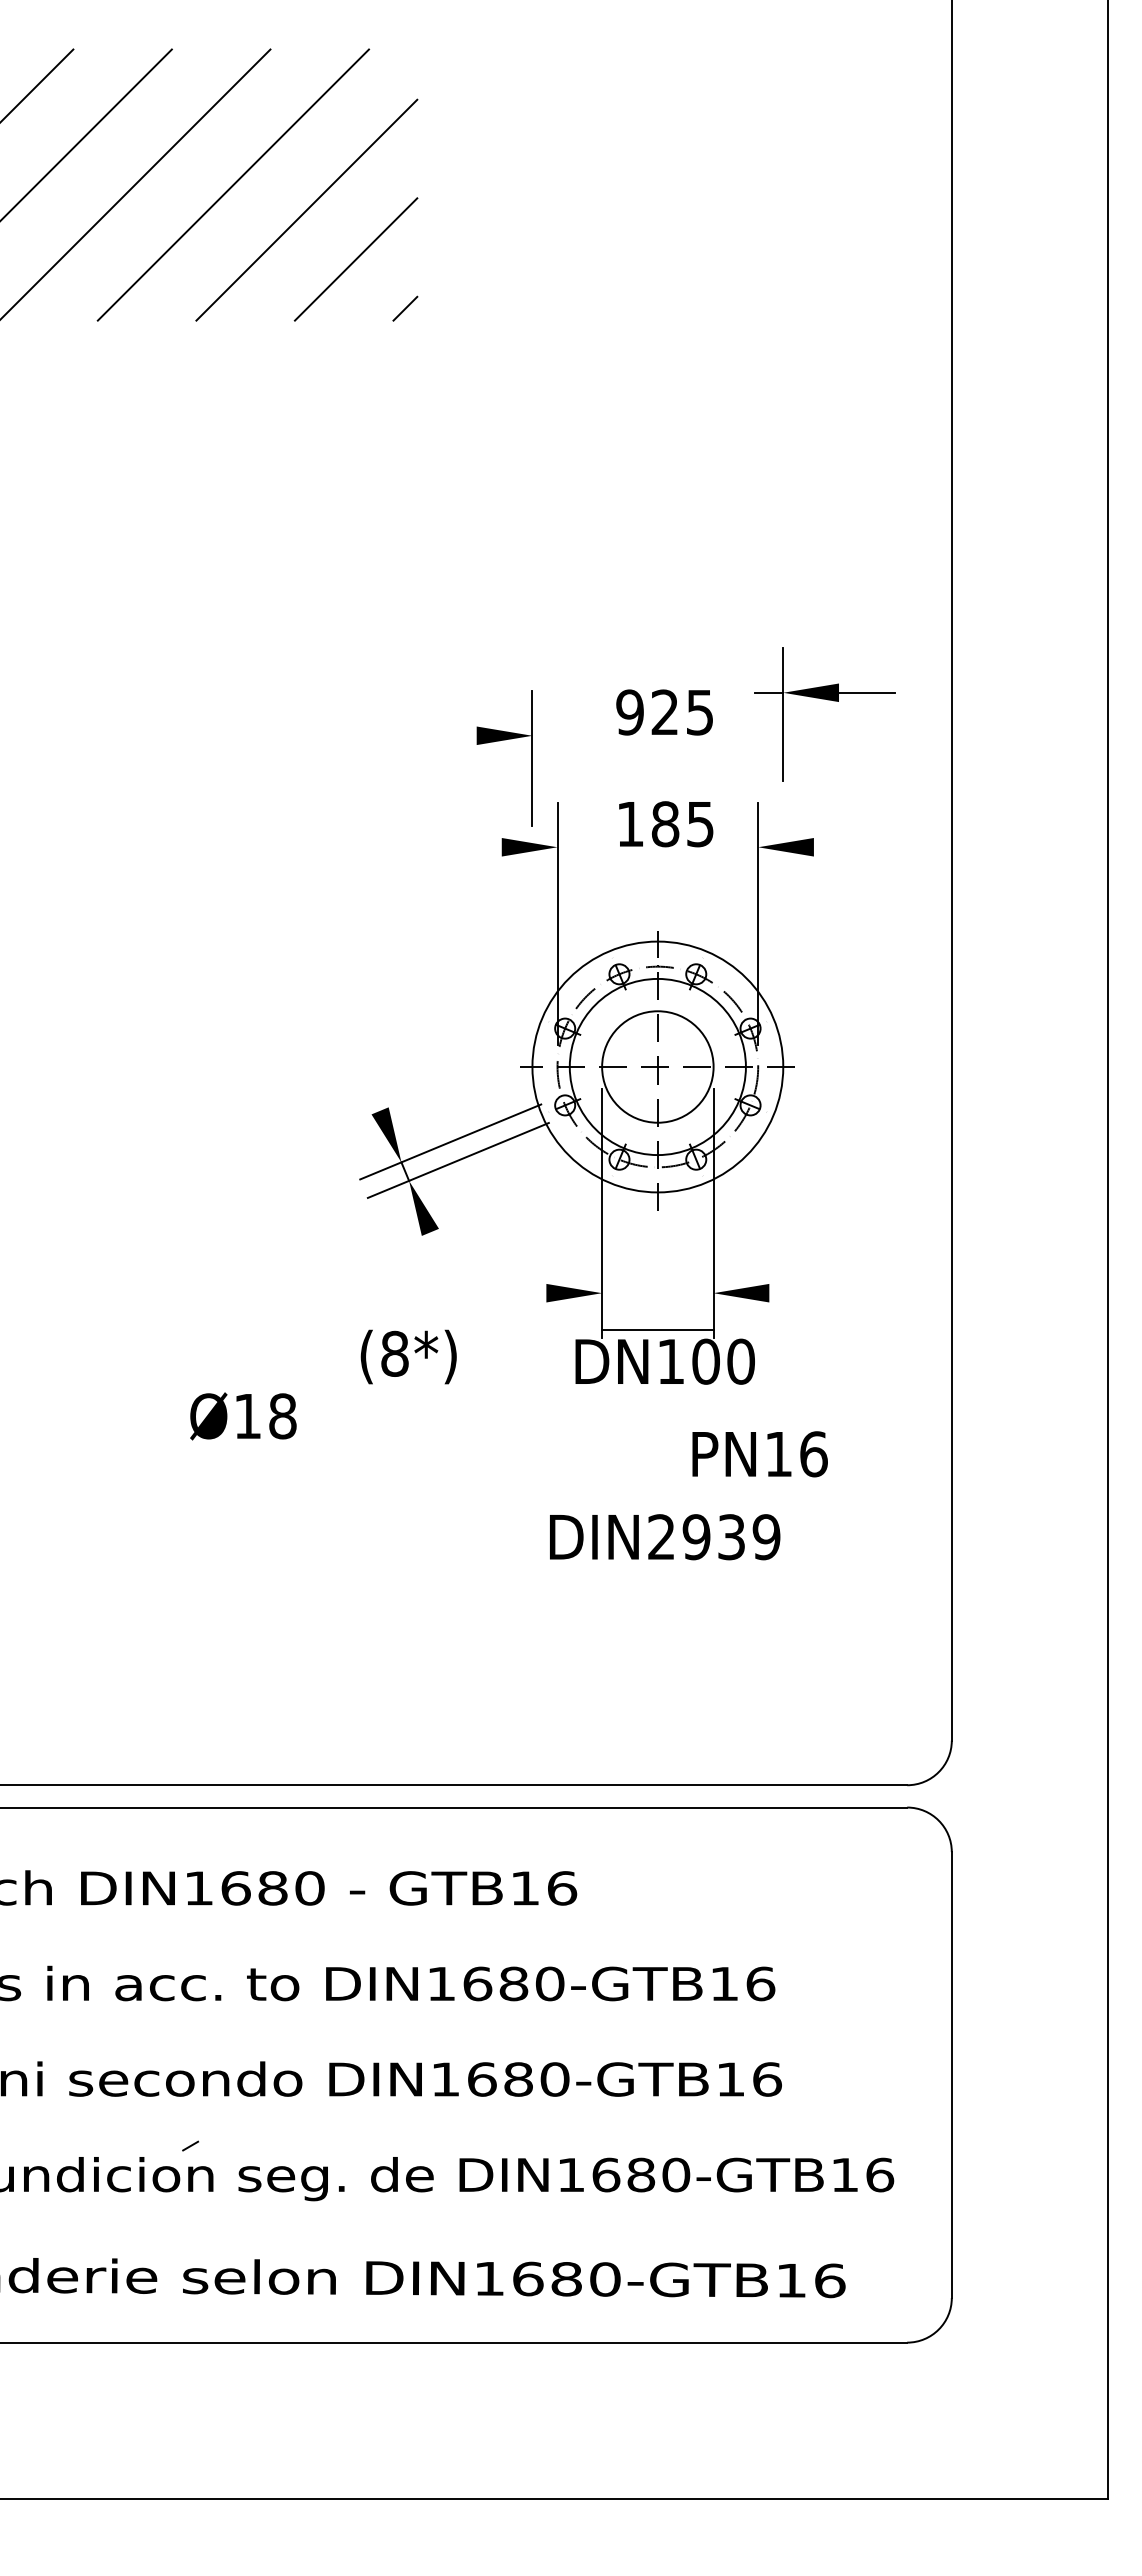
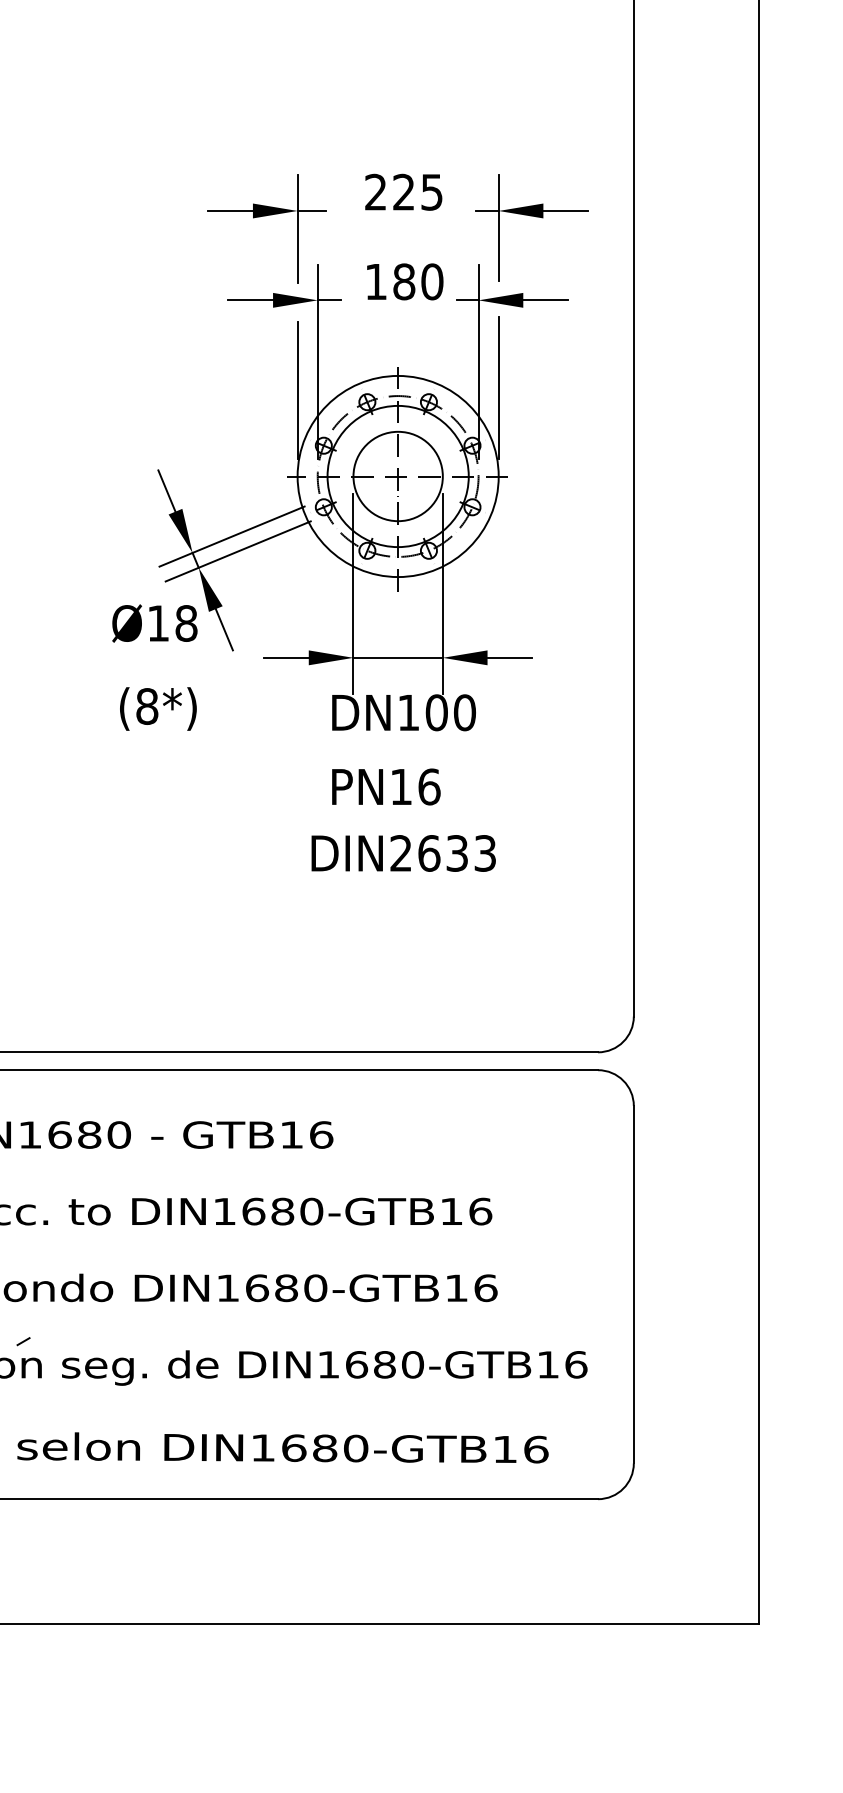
part: (827, 700) -> (534, 217), moved
text: (629, 712) -> (375, 192), 925 -> 225
line: (448, 735) -> (230, 210), added
line: (550, 735) -> (312, 210), added
text: (700, 824) -> (432, 282), 185 -> 180
line: (473, 847) -> (250, 300), added
line: (571, 847) -> (328, 300), added
line: (744, 847) -> (467, 300), added
line: (841, 847) -> (545, 300), added
line: (783, 956) -> (498, 387), added
line: (532, 959) -> (297, 390), added
line: (369, 1084) -> (166, 490), added
line: (440, 1257) -> (223, 629), added
line: (518, 1293) -> (286, 658), added
line: (797, 1293) -> (510, 658), added
line: (657, 1330) -> (397, 658), moved
text: (408, 1356) -> (158, 708), moved
text: (243, 1416) -> (154, 623), moved
text: (759, 1454) -> (385, 787), moved
text: (731, 1537) -> (457, 853), DIN2939 -> DIN2633

